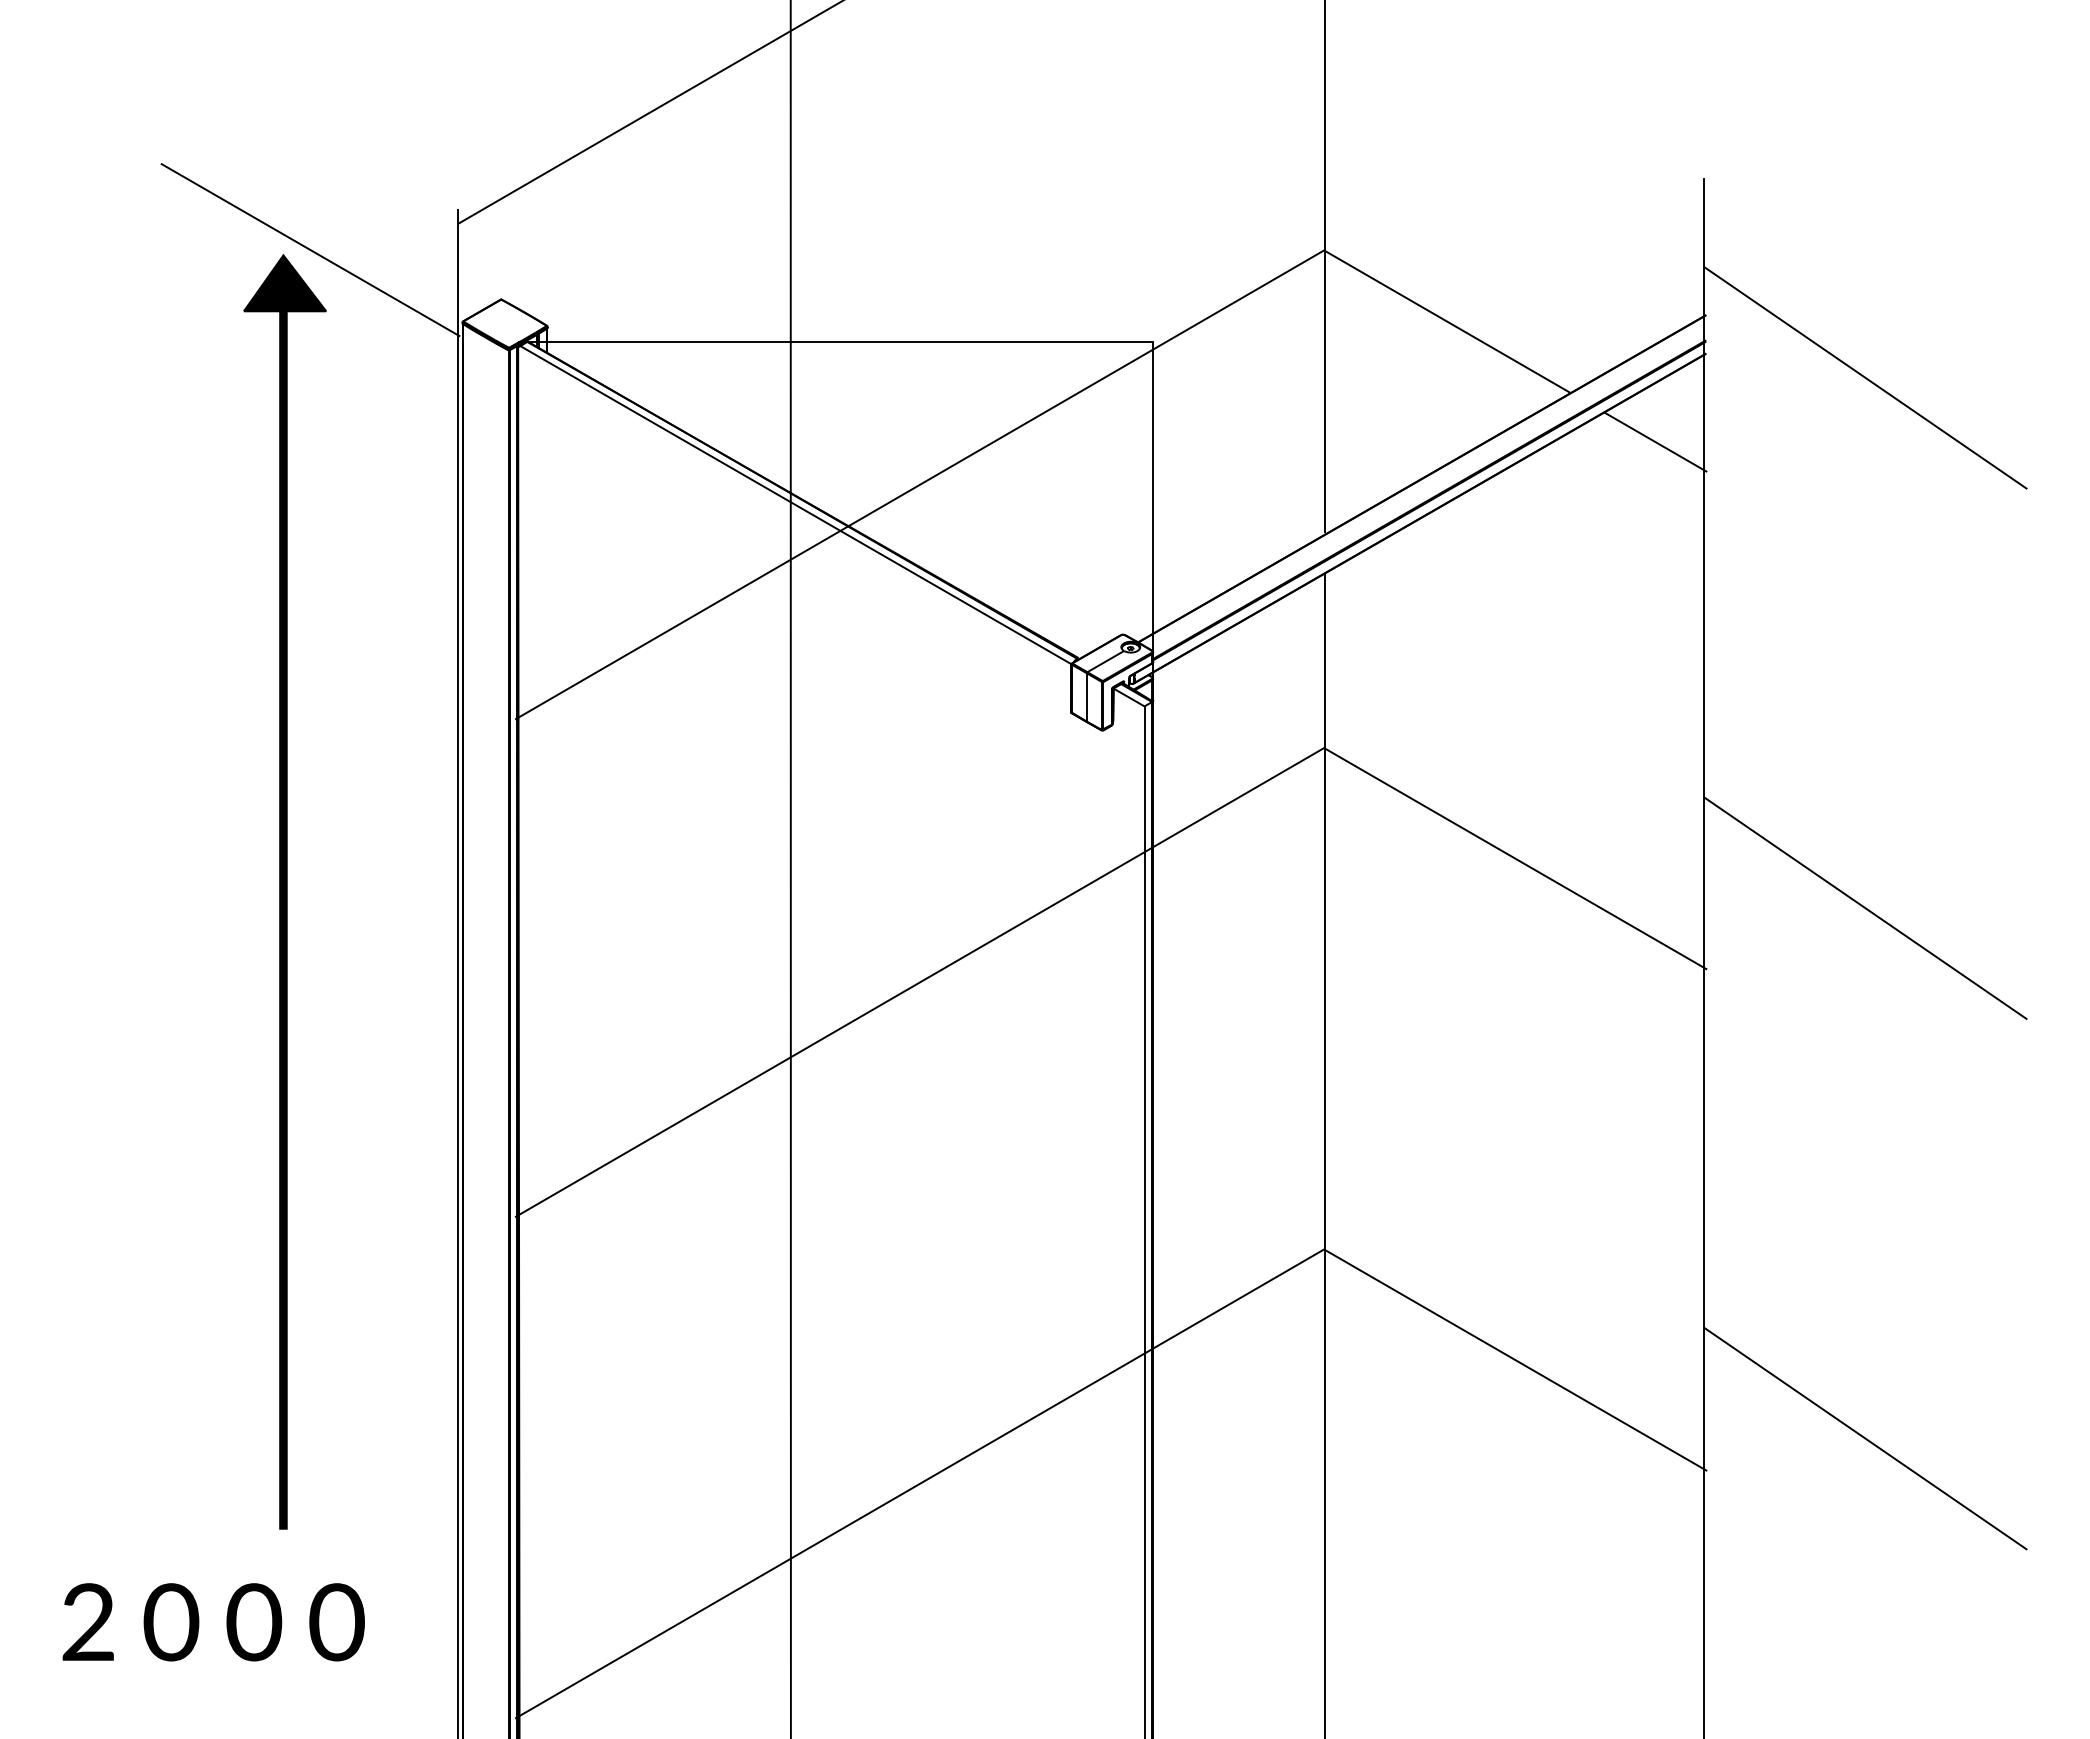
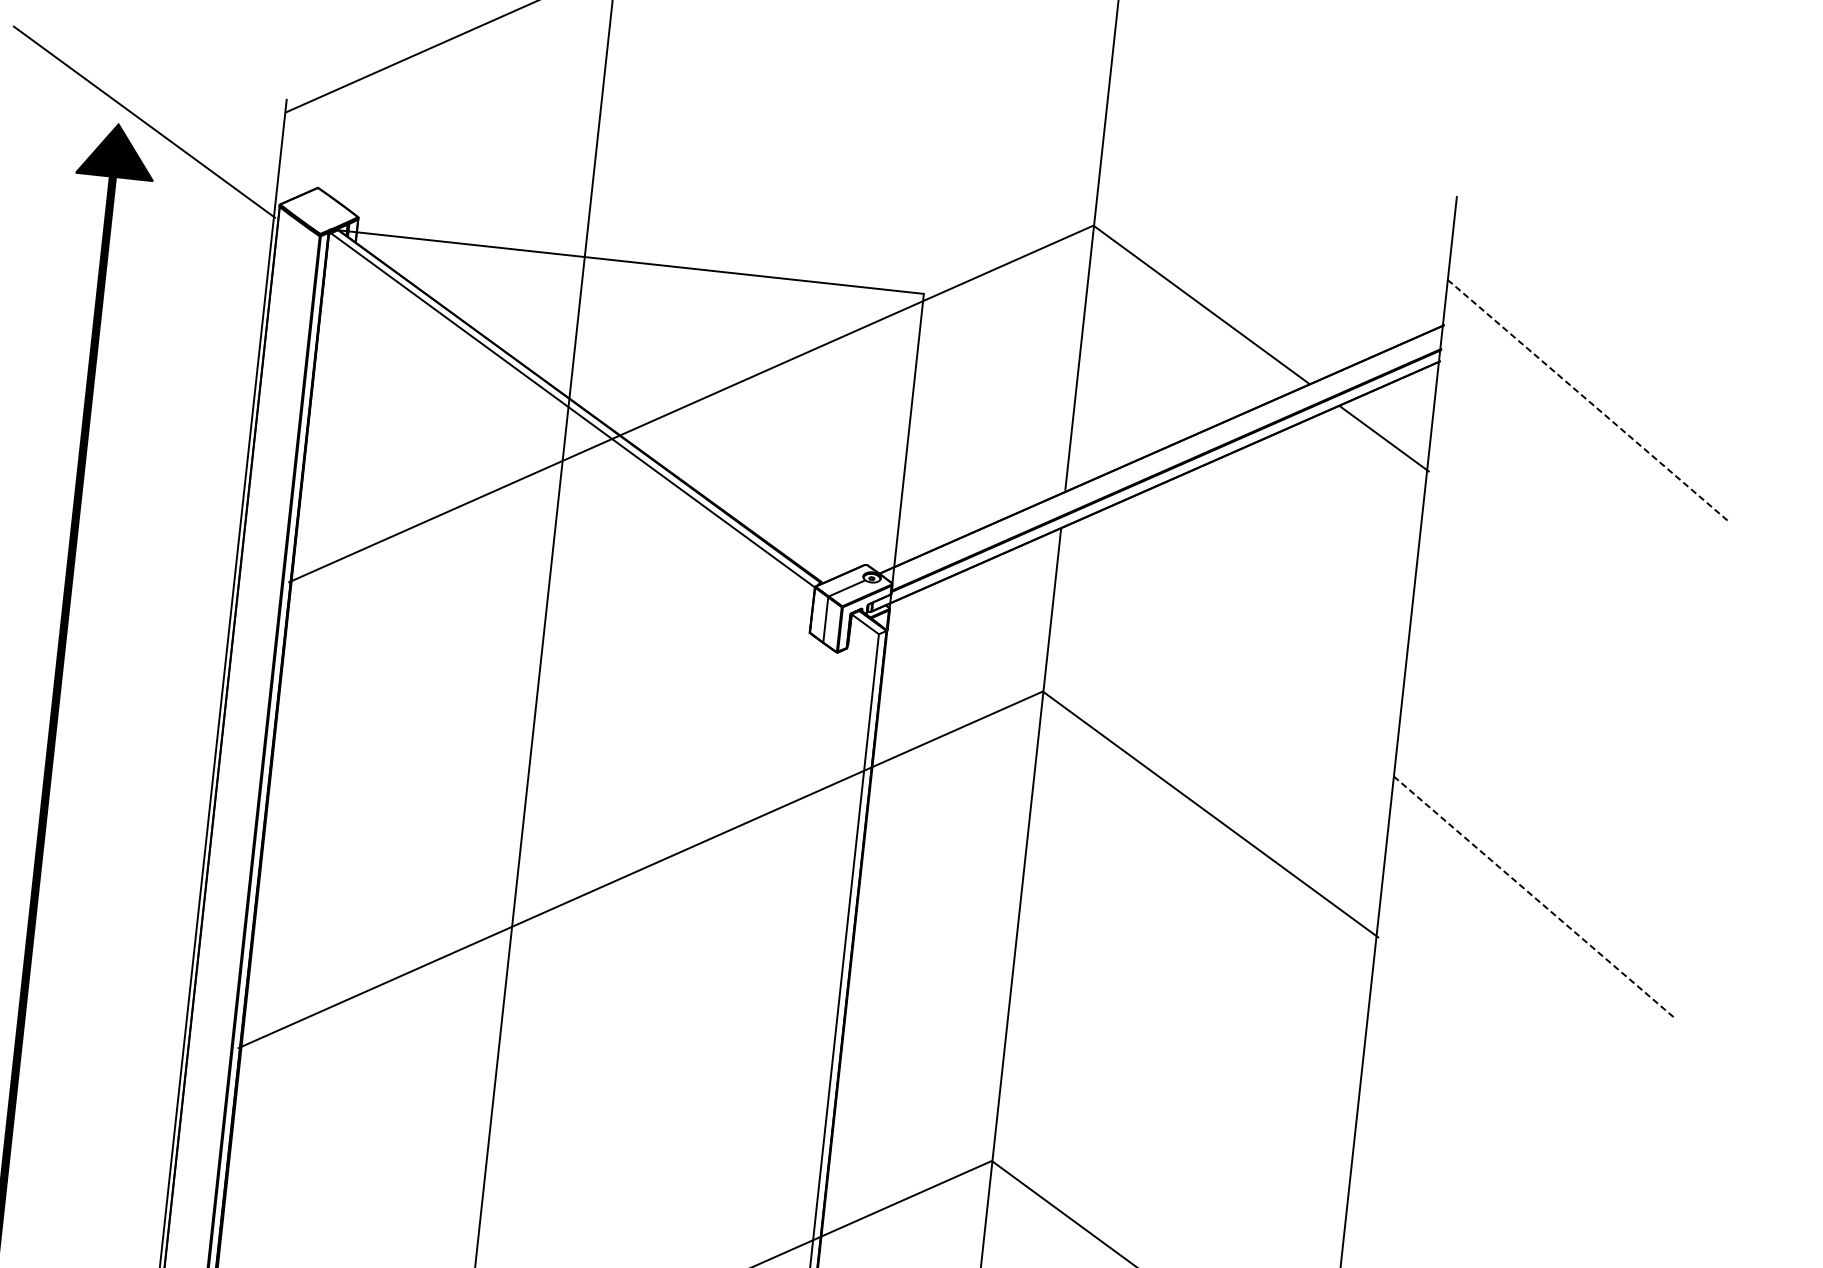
line: (1865, 378) -> (1587, 400), solid -> dashed
line: (1865, 908) -> (1533, 896), solid -> dashed

